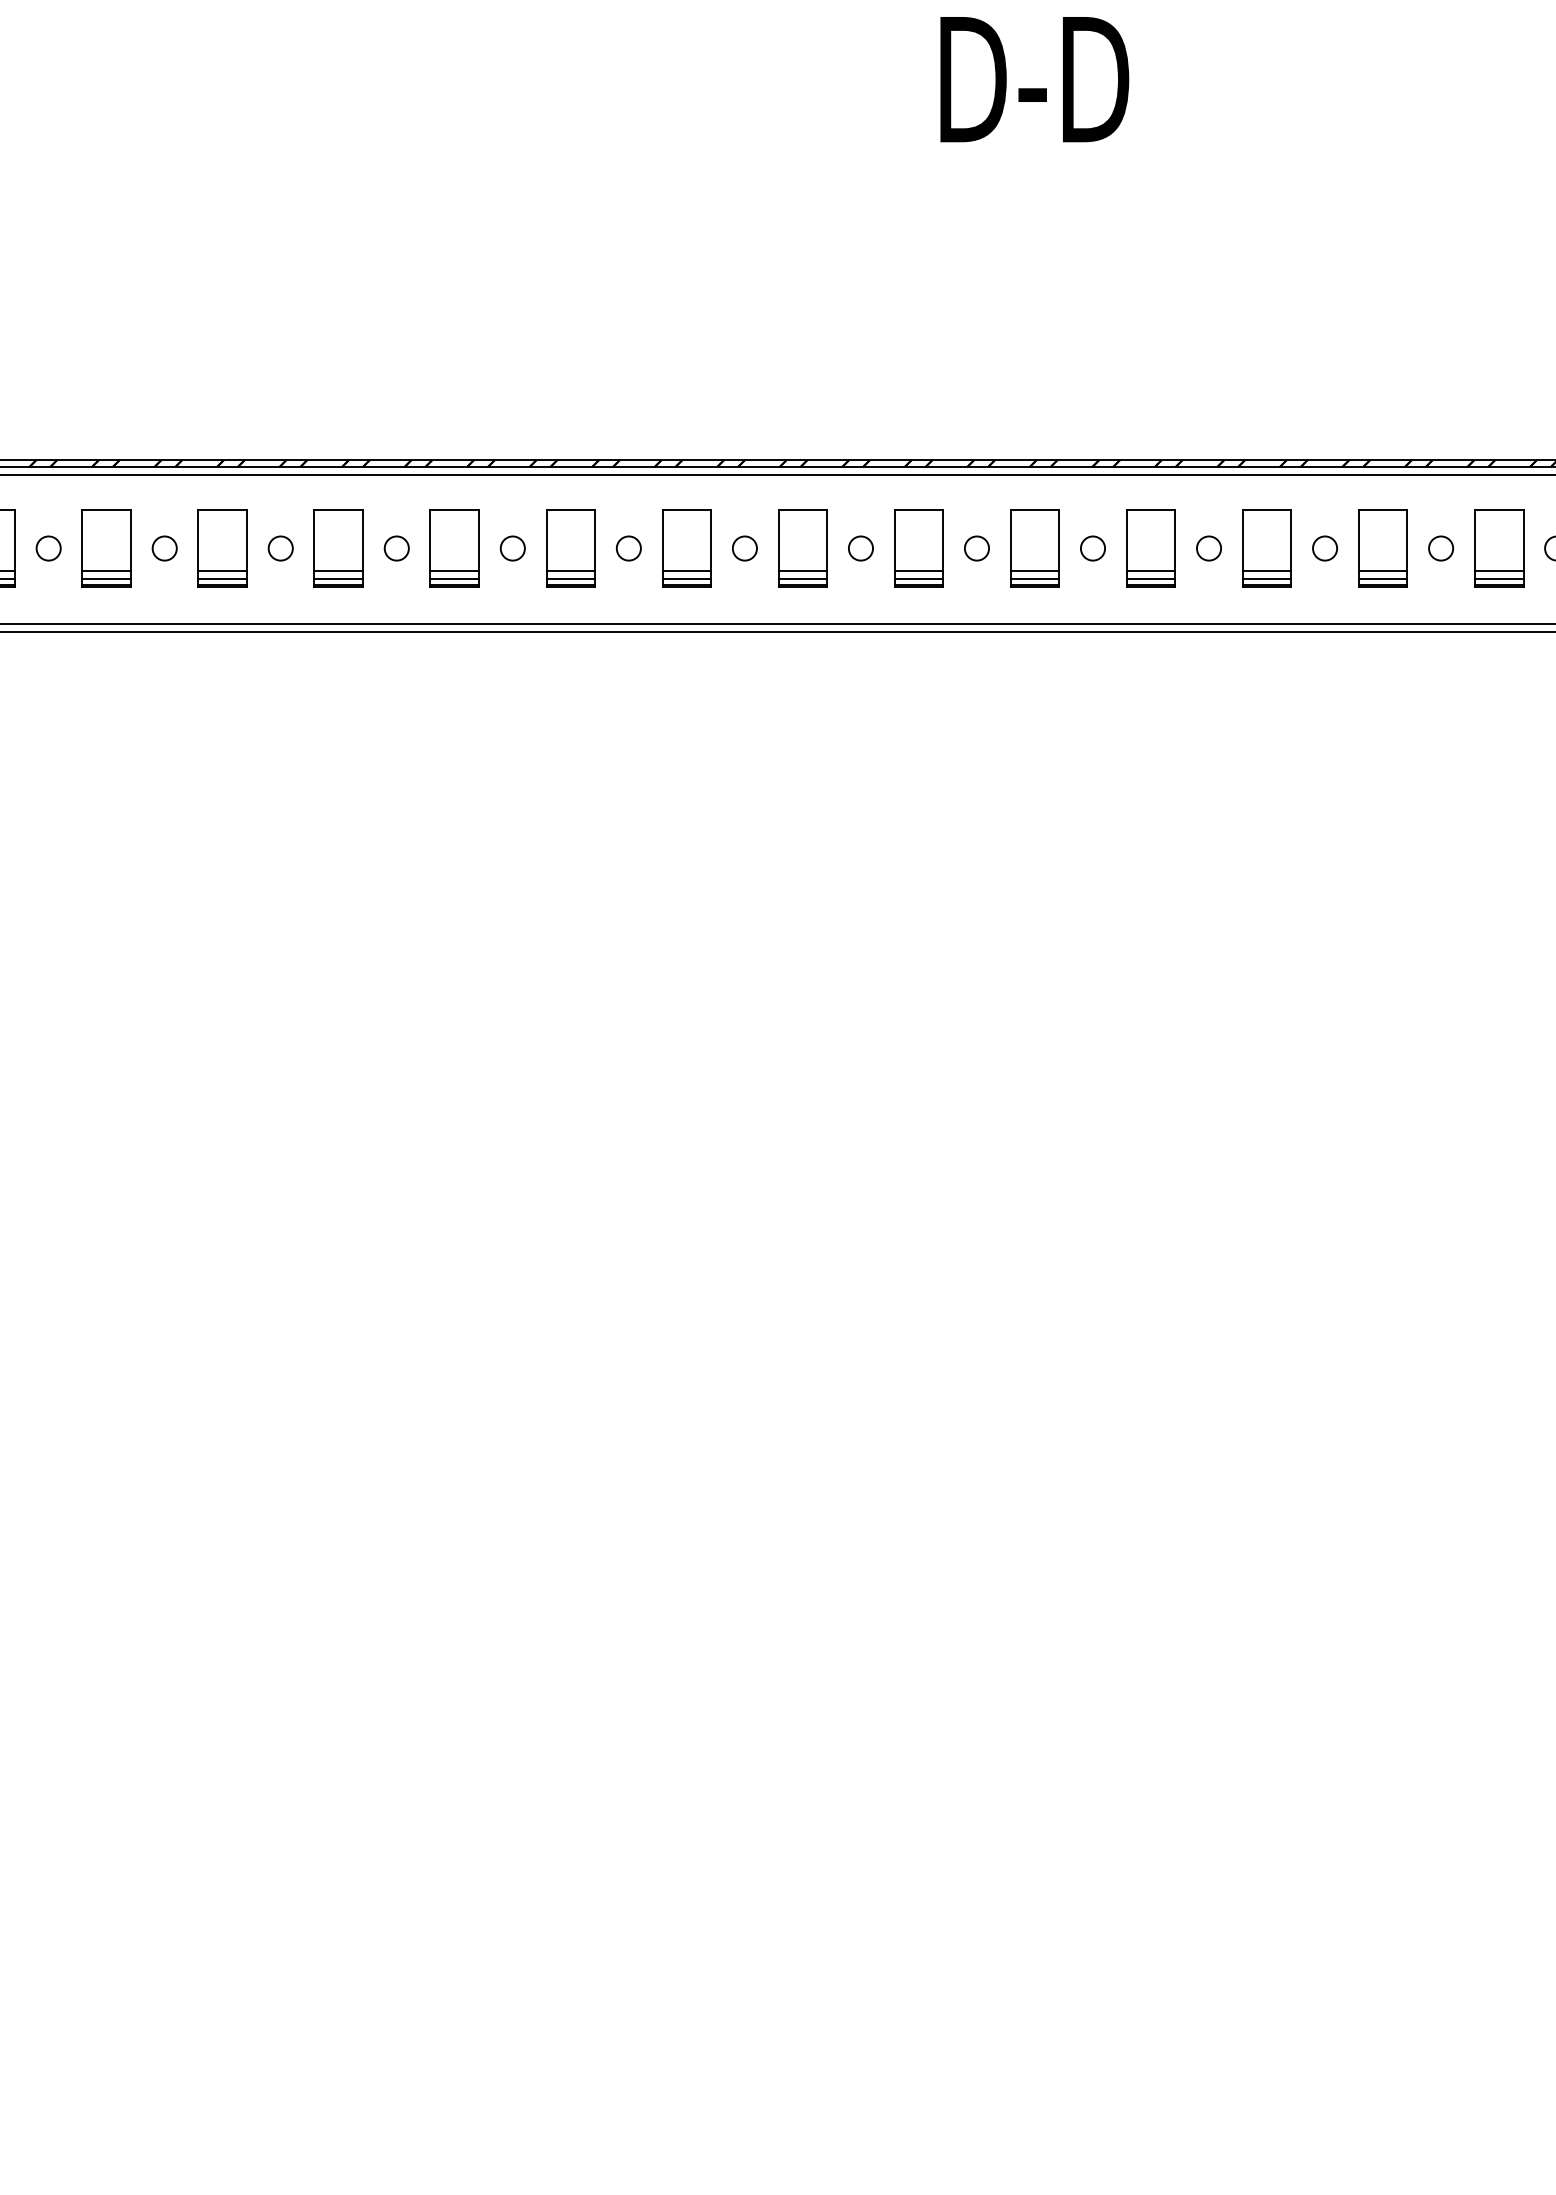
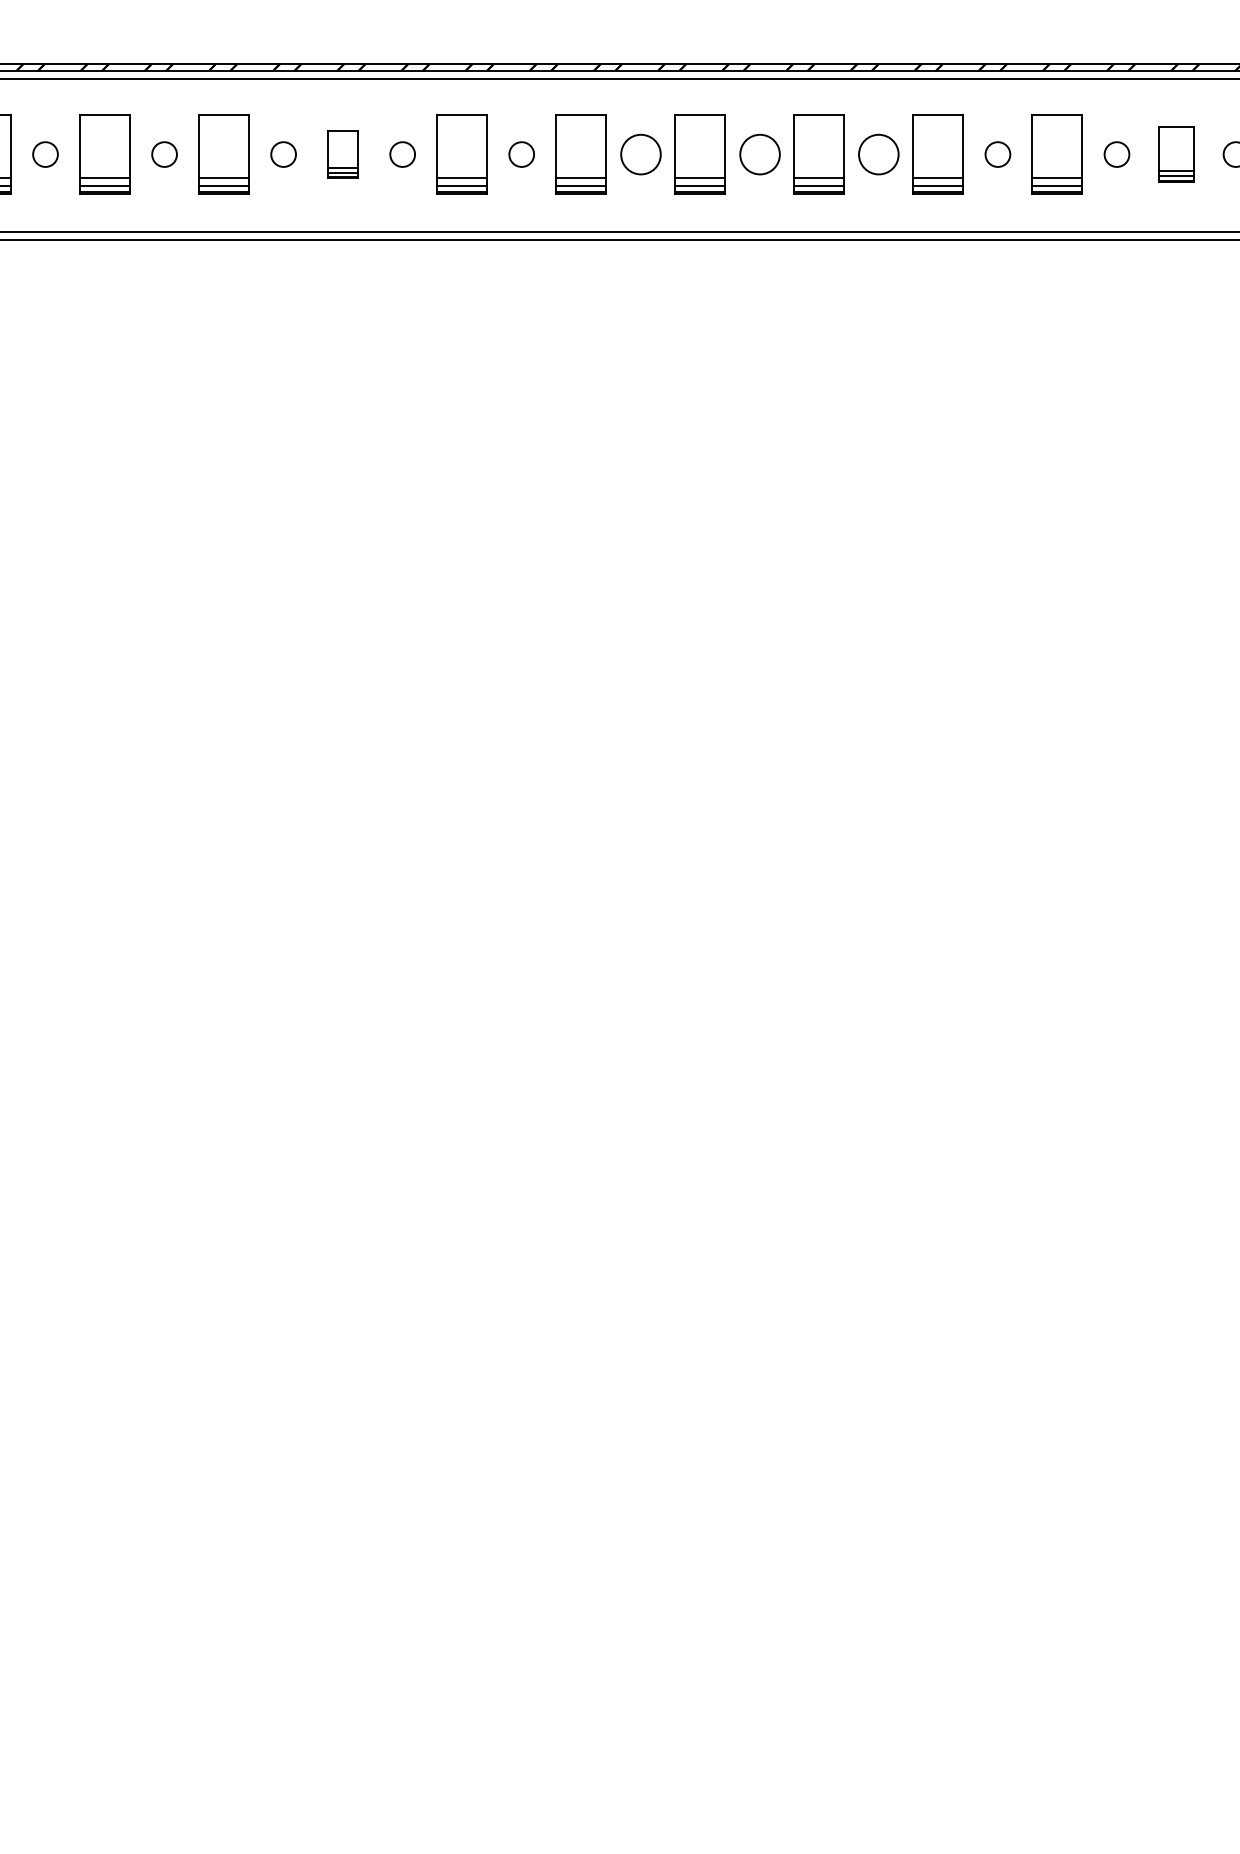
part: (222, 548) -> (342, 154), size x0.6
circle: (512, 548) -> (640, 154), size x1.6
circle: (628, 548) -> (759, 154), size x1.6
circle: (744, 548) -> (878, 154), size x1.6
part: (1034, 548) -> (1175, 154), size x0.7

